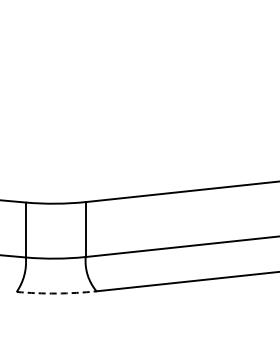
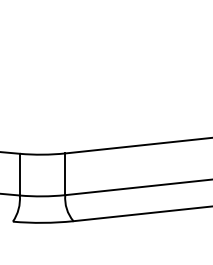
arc: (56, 293) -> (43, 222), dashed -> solid

